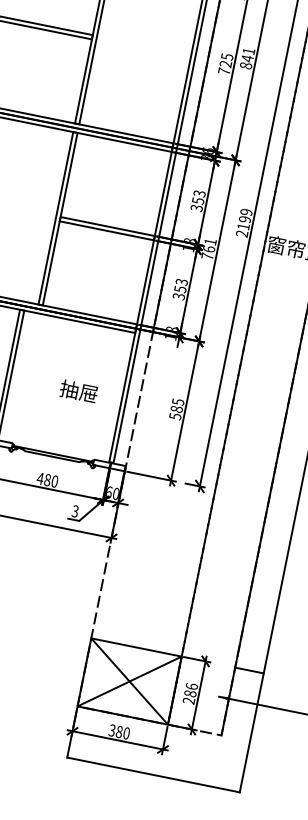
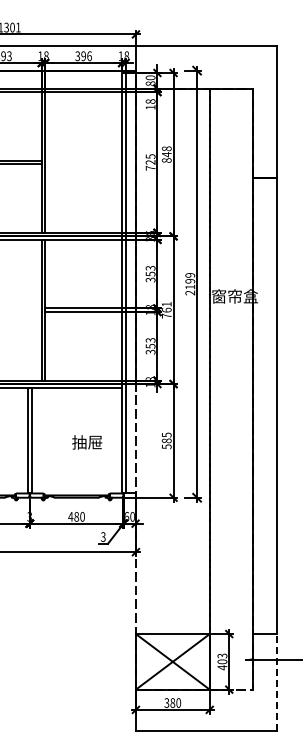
text: (248, 51) -> (166, 148), 841 -> 848
text: (190, 693) -> (222, 661), 286 -> 403
line: (251, 732) -> (276, 682), solid -> dashed

